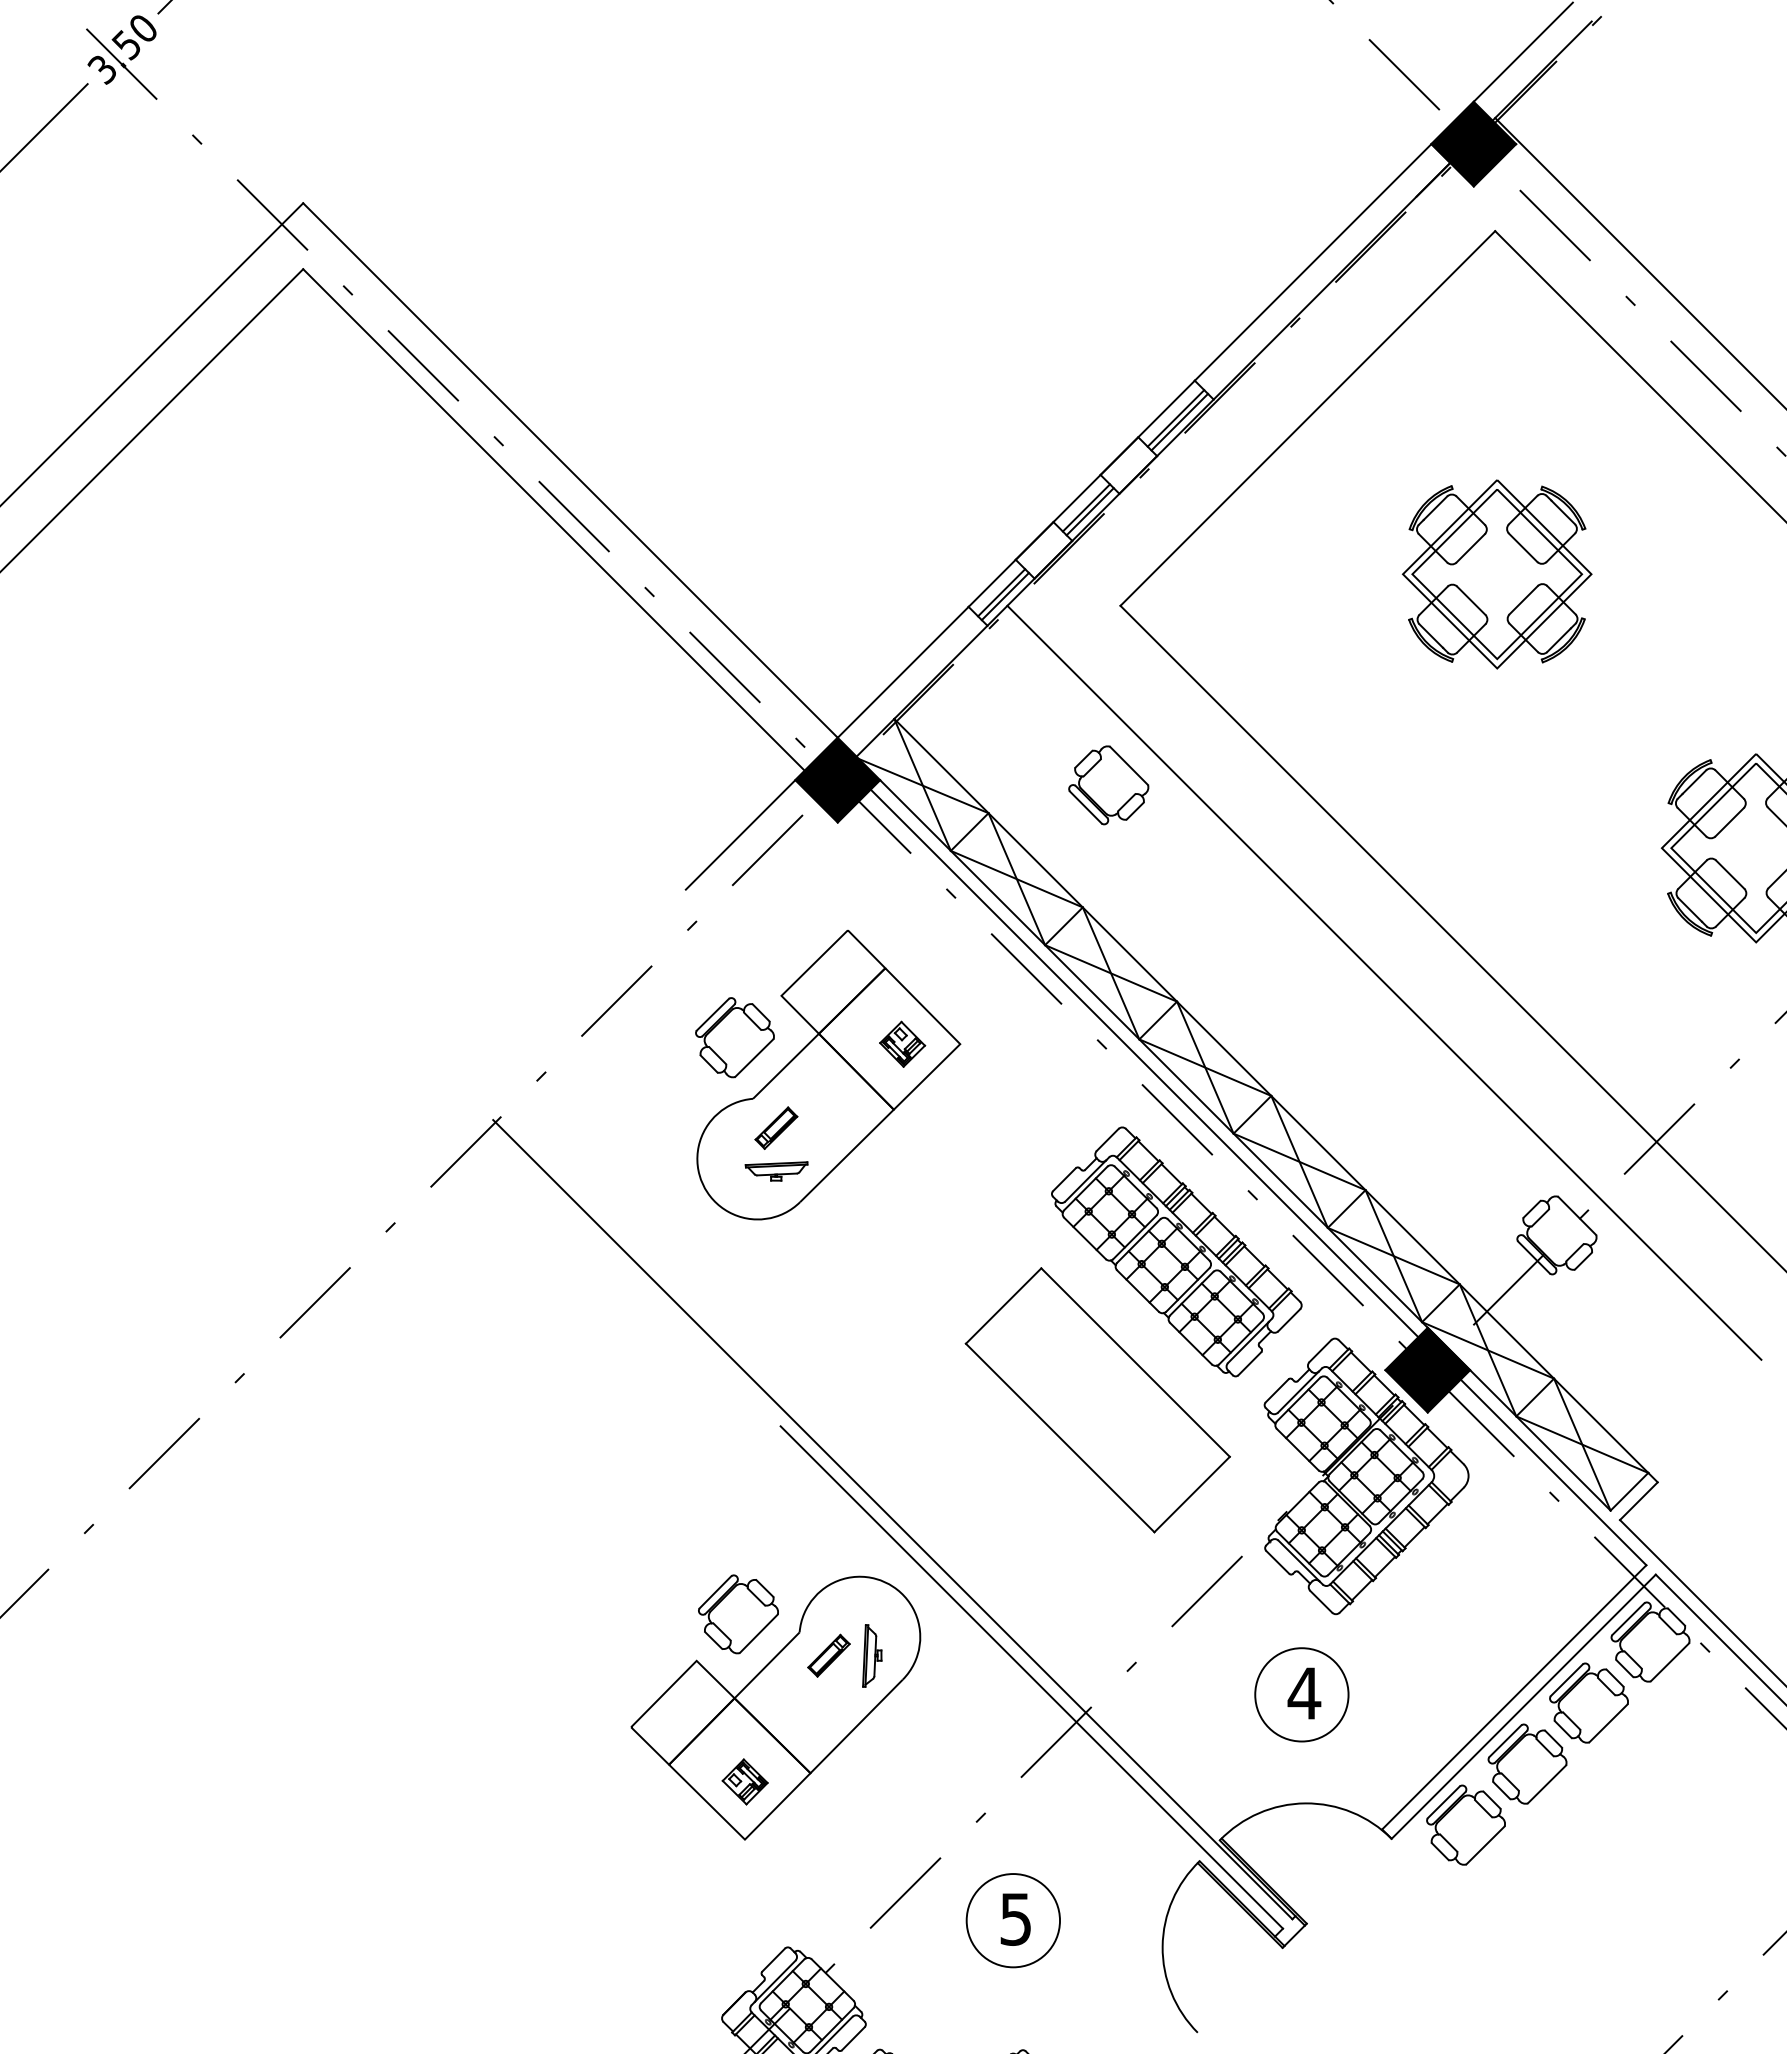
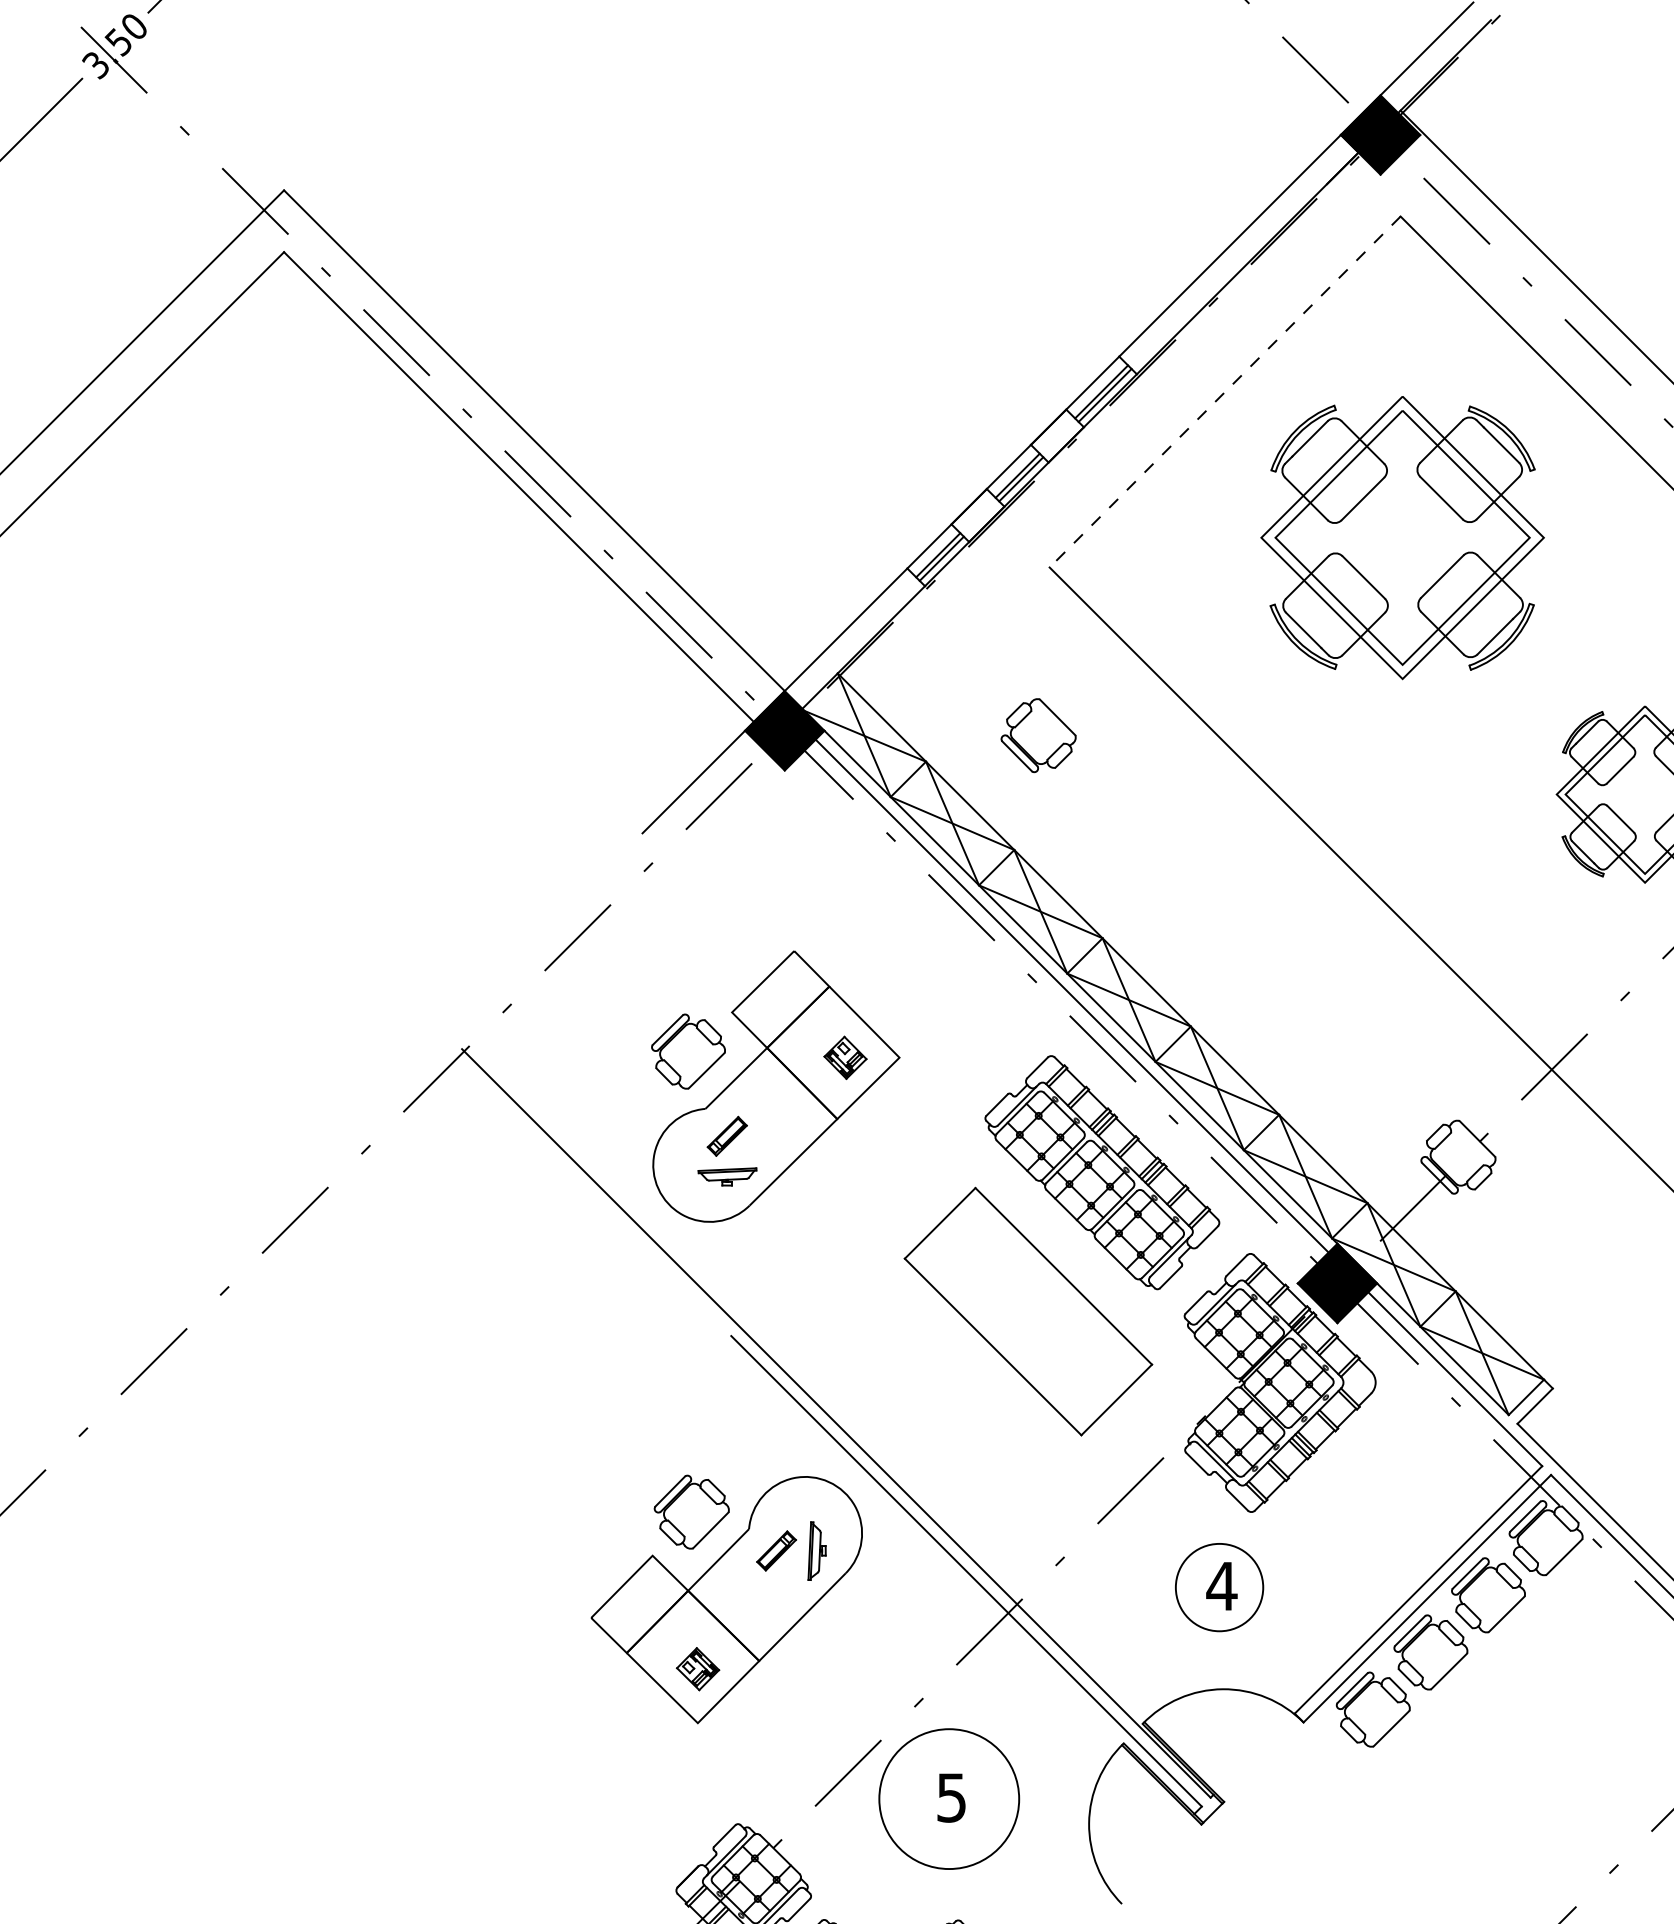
line: (1307, 418) -> (1224, 392), solid -> dashed
part: (1496, 574) -> (1401, 538), size x1.6
line: (1384, 982) -> (1296, 920), removed
part: (828, 1074) -> (776, 1086), moved
circle: (1013, 1920) -> (949, 1798), size x1.6

